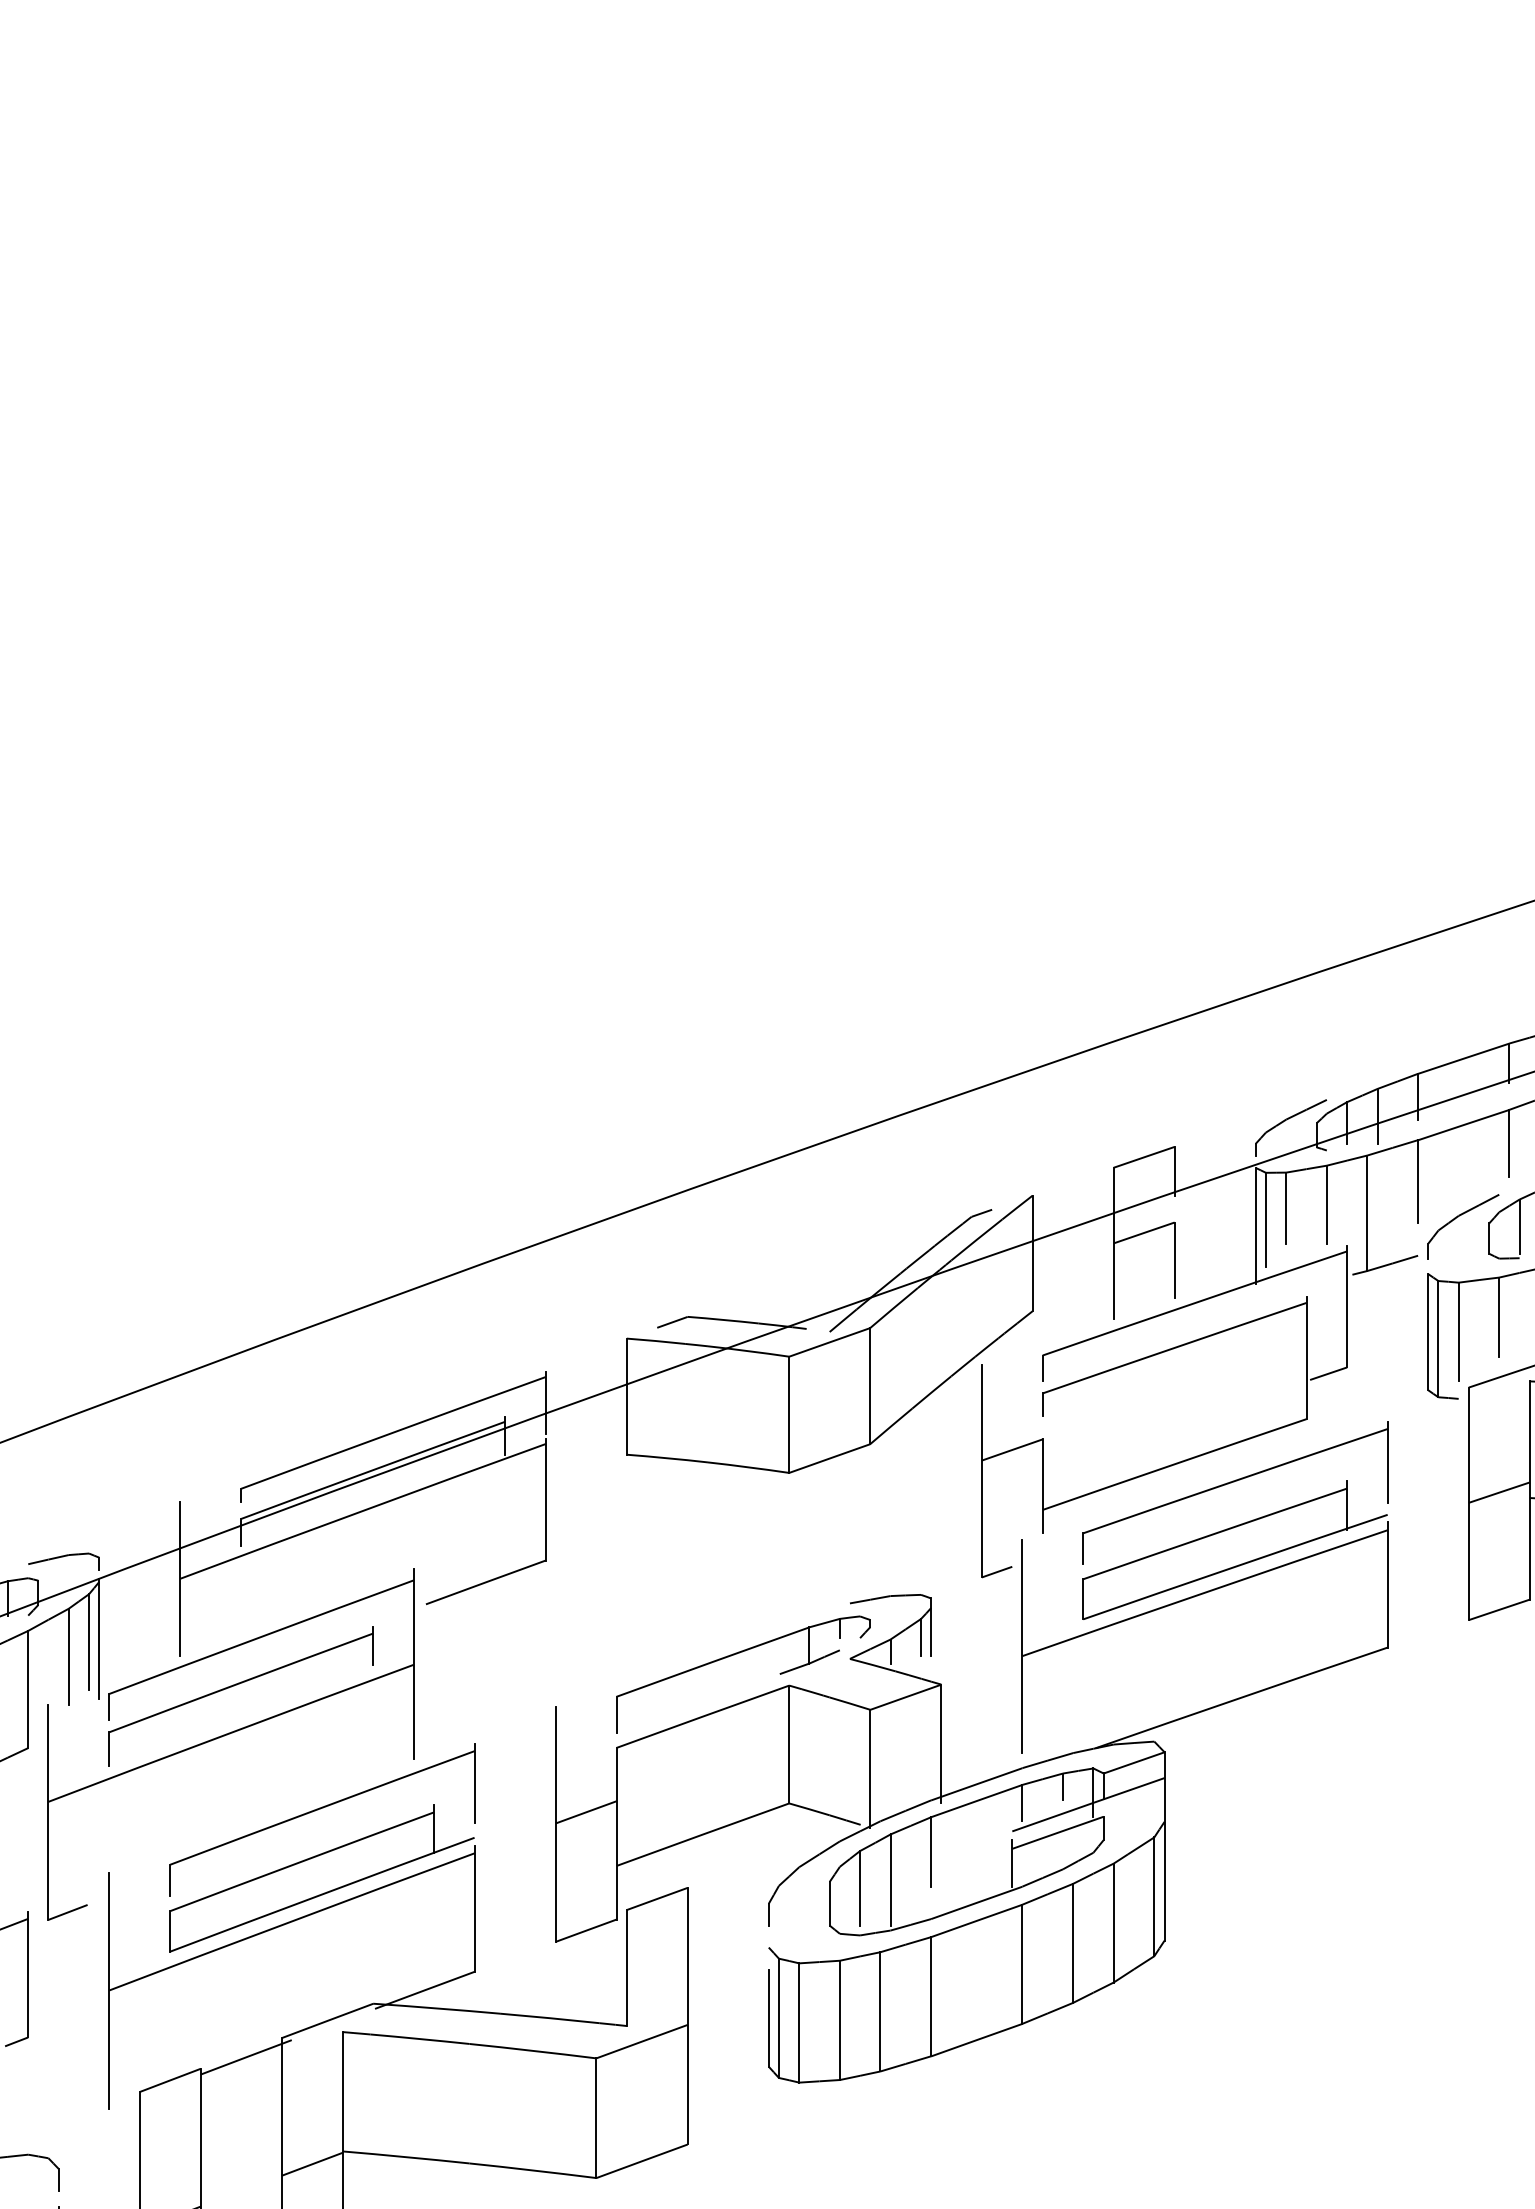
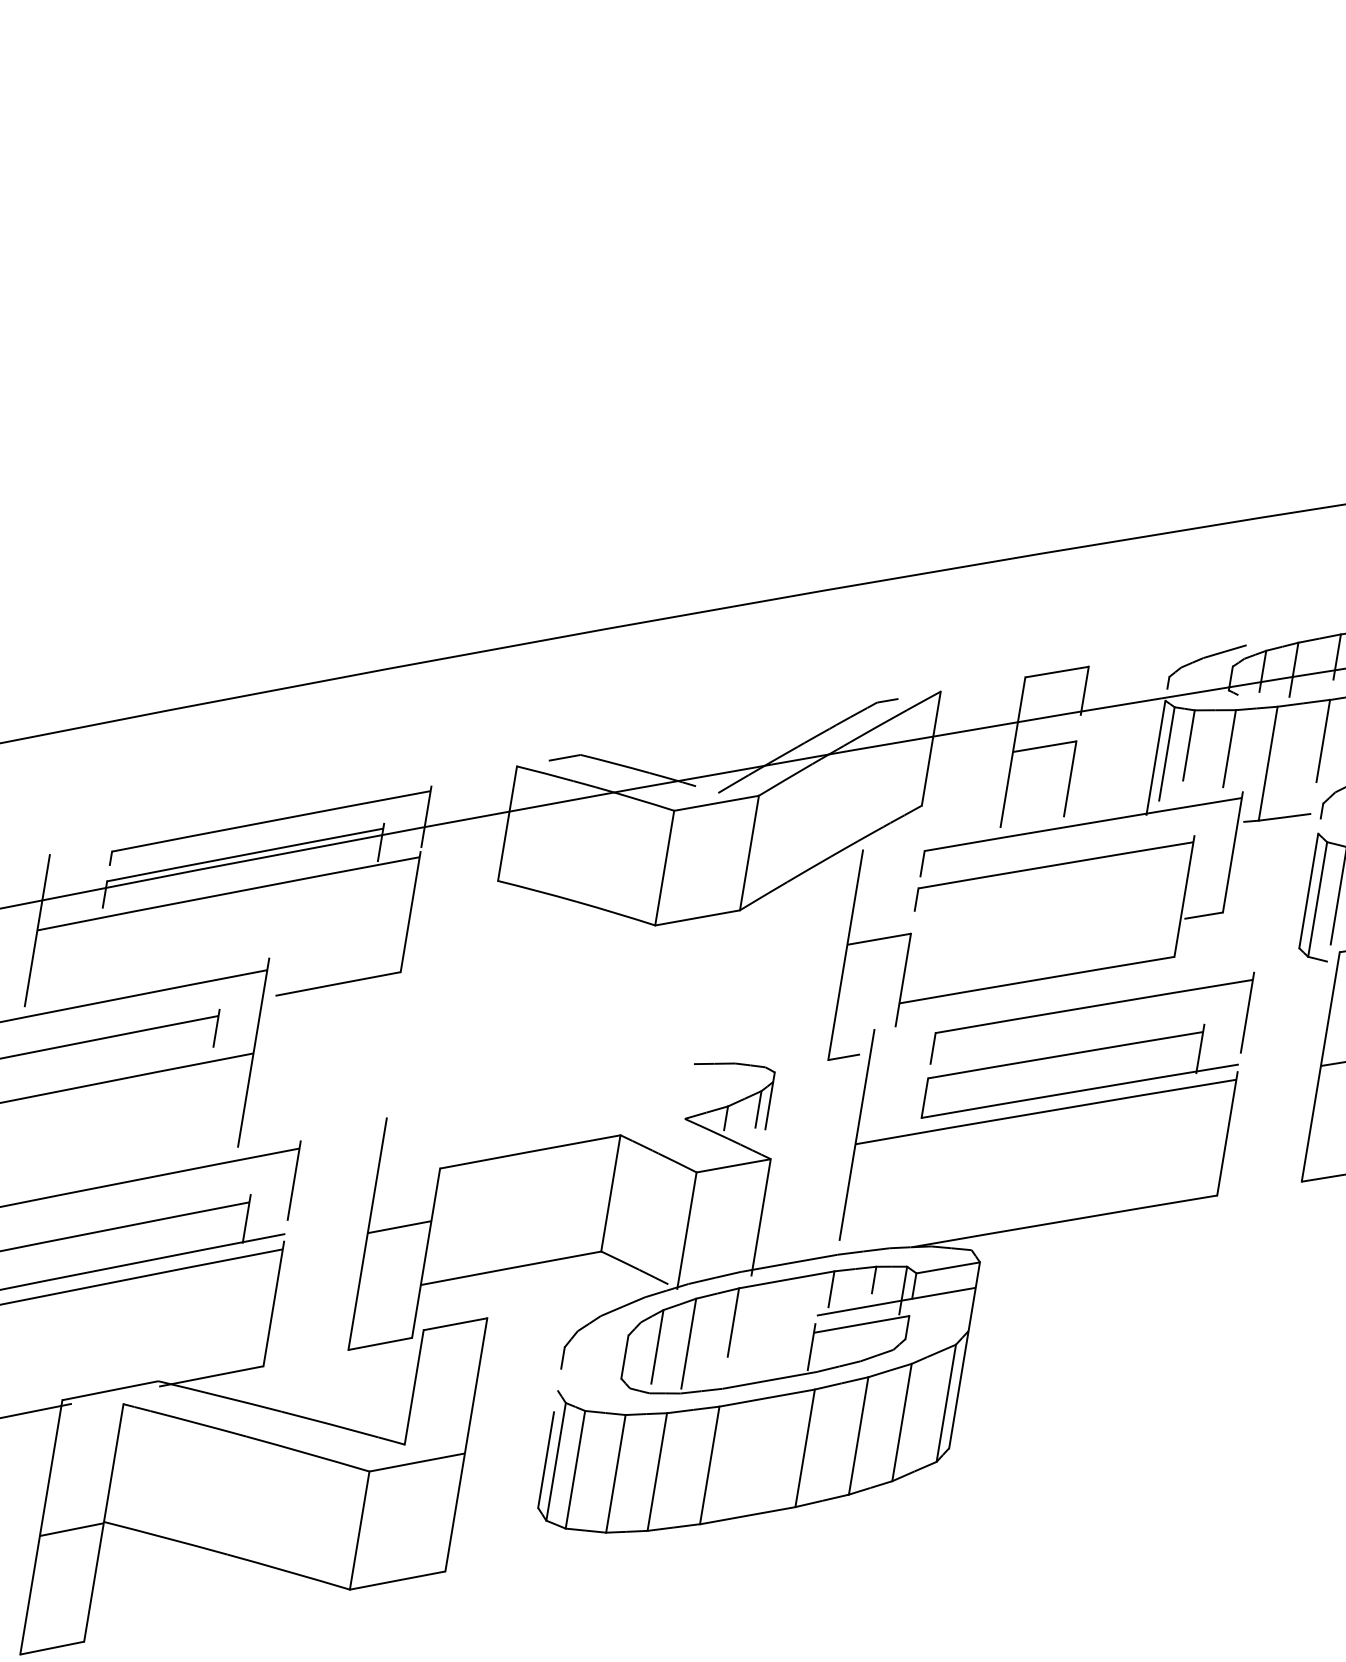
part: (737, 1654) -> (574, 1096), removed

